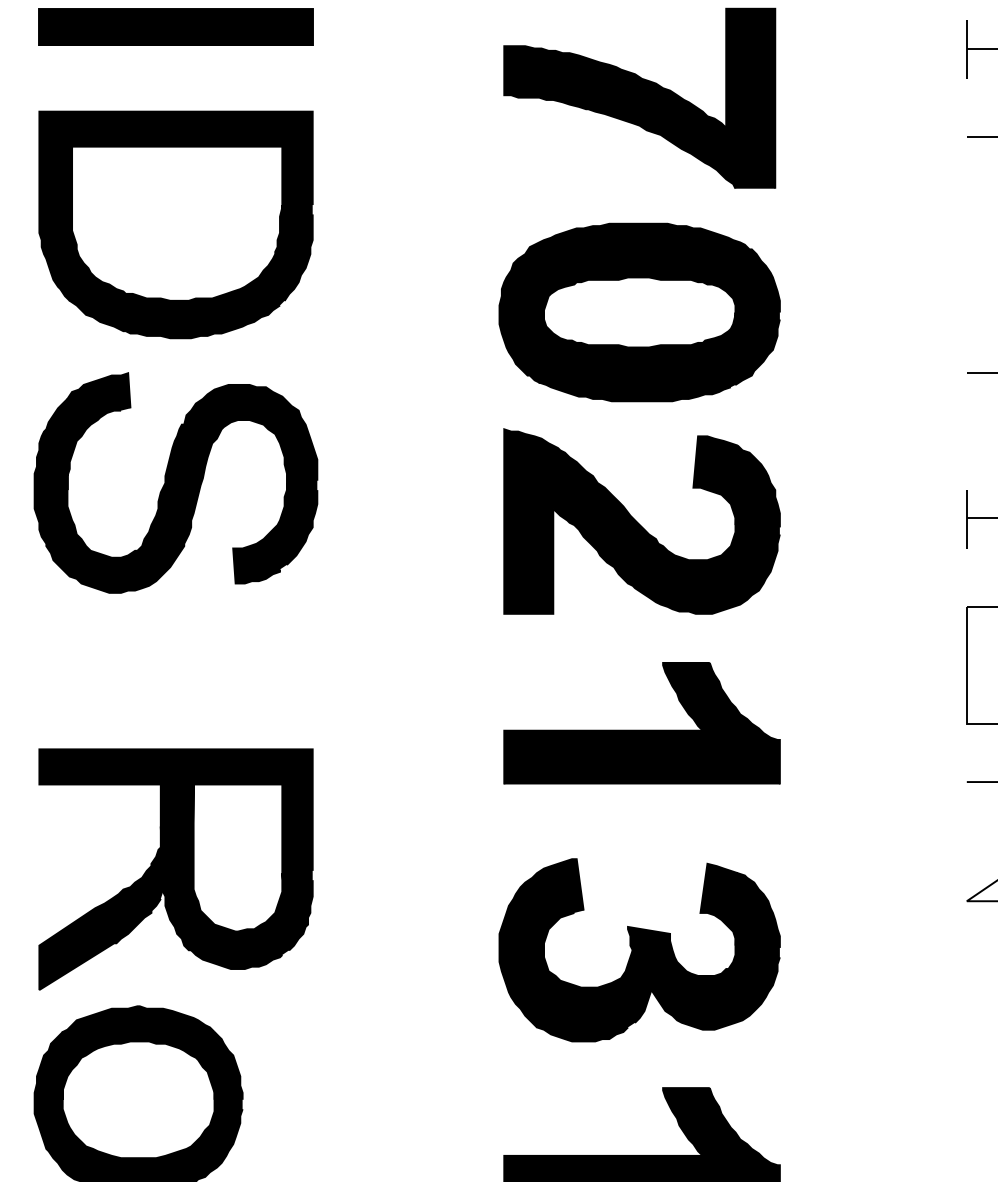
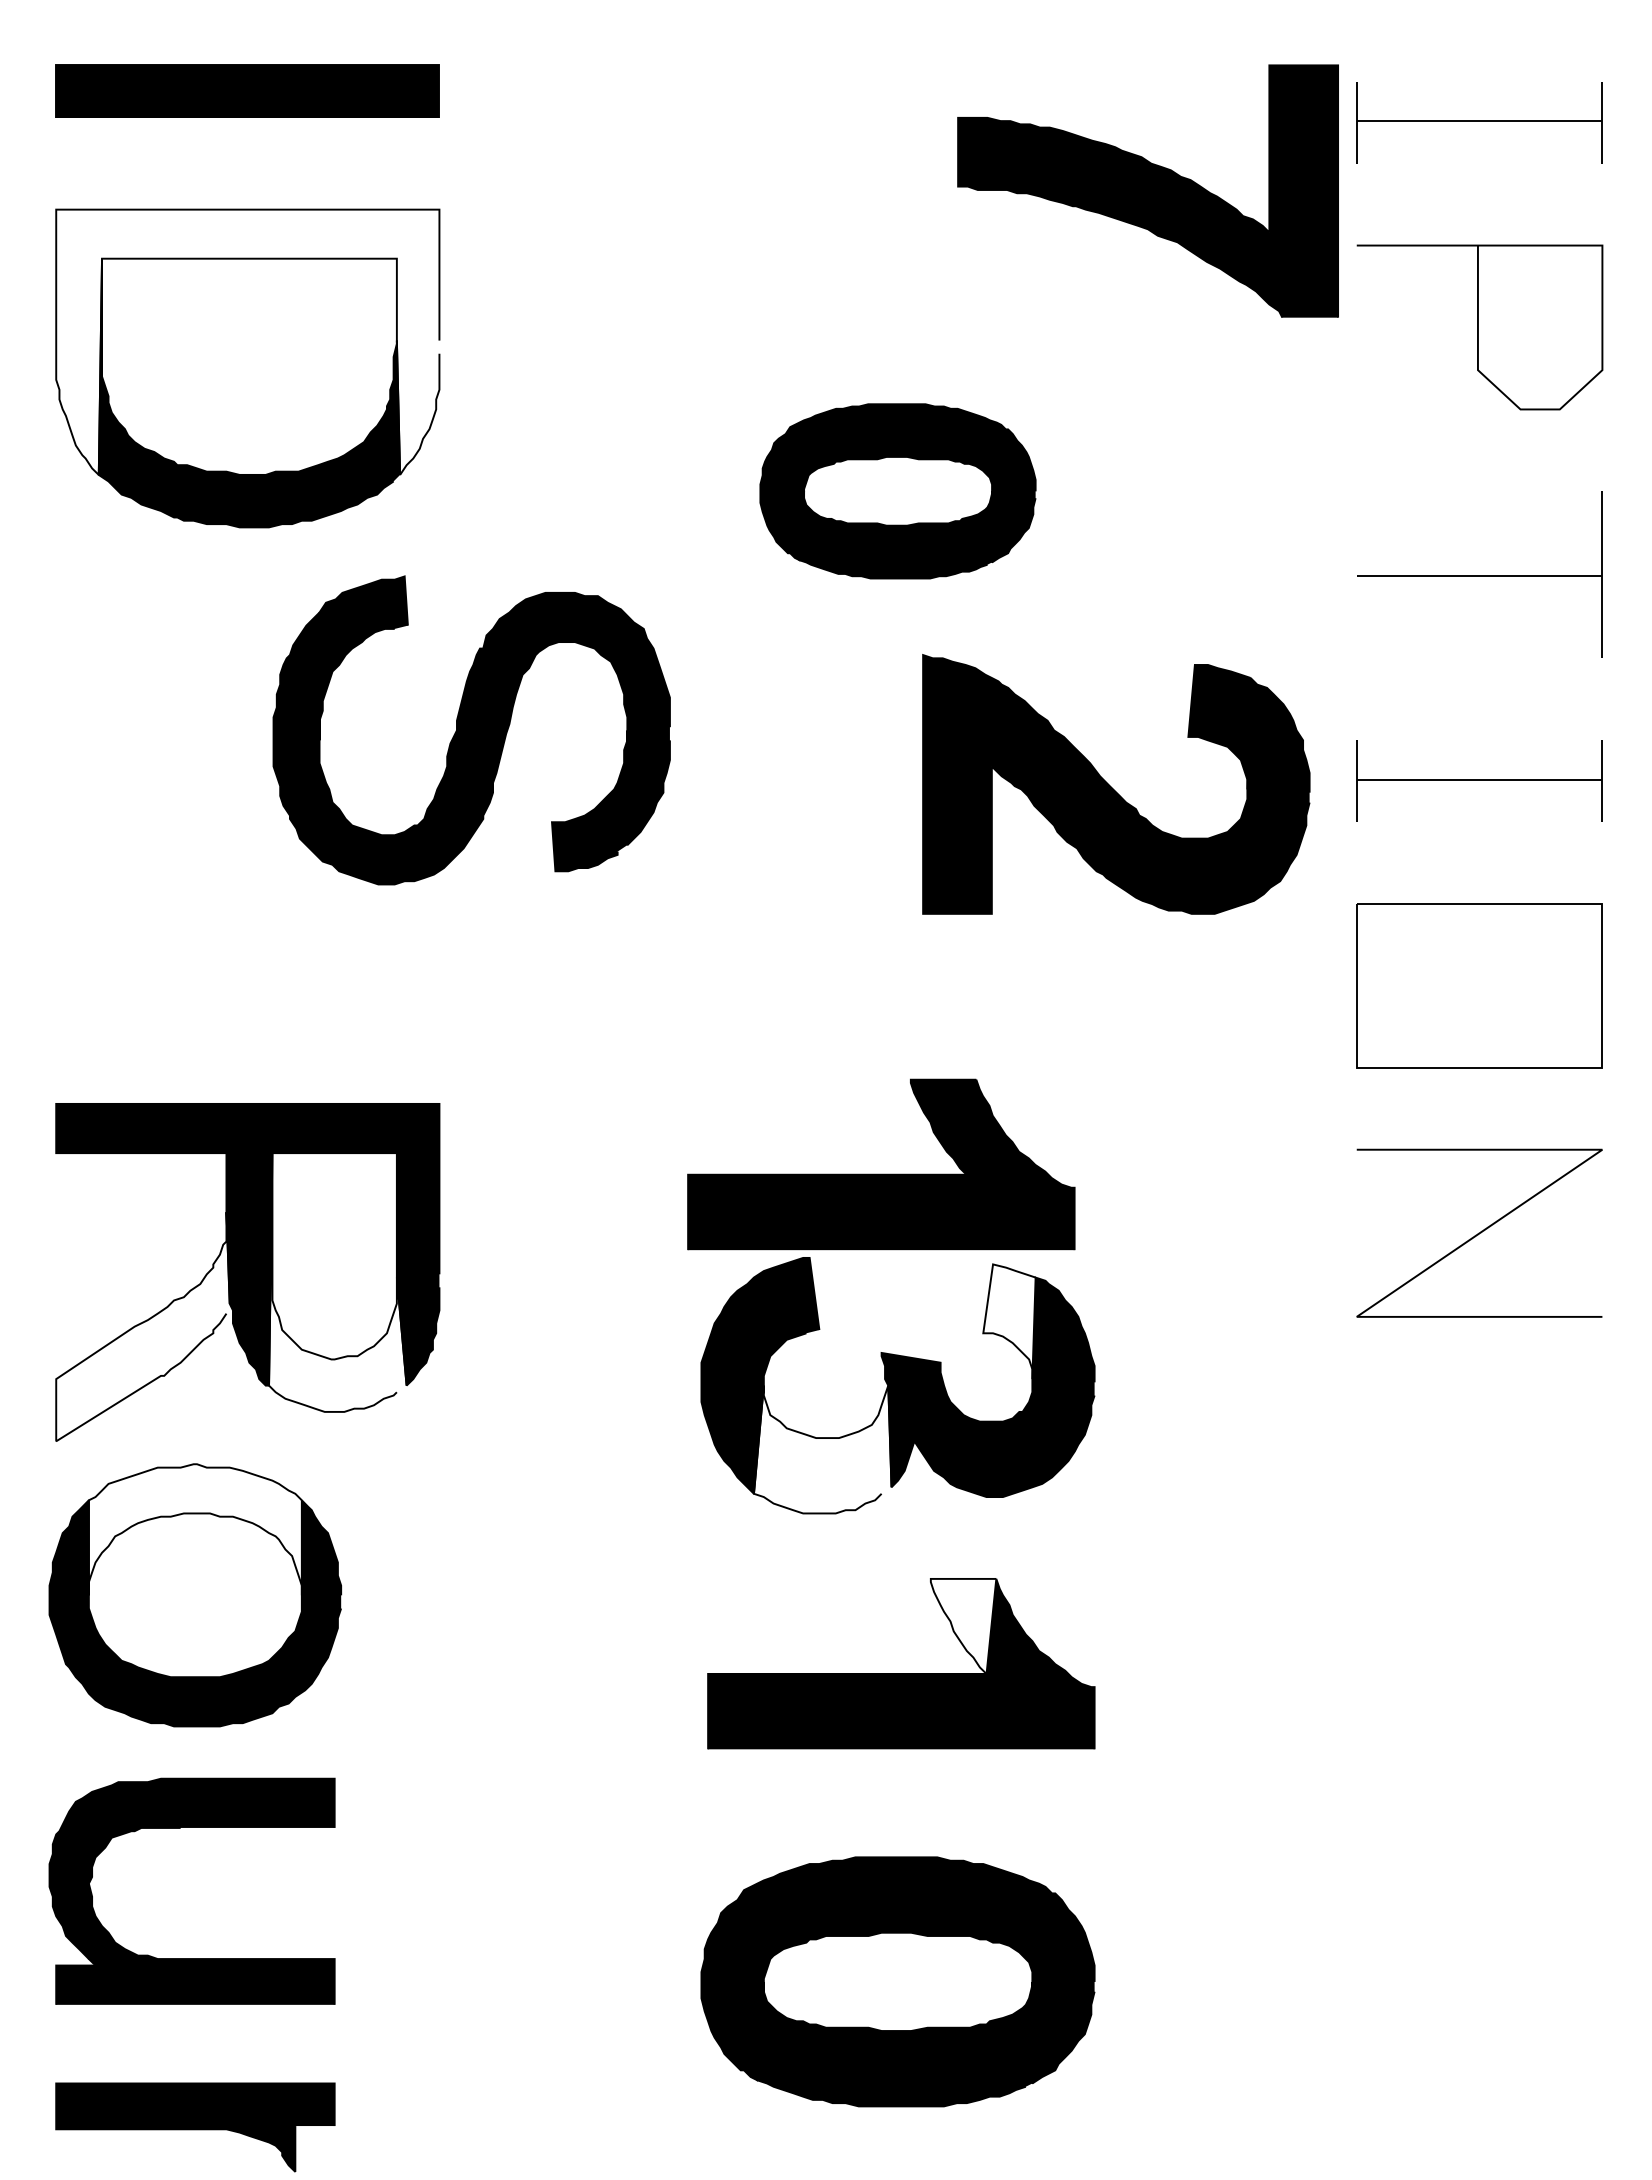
part: (639, 98) -> (1147, 190), moved
fill: (175, 205) -> (247, 341), removed
part: (639, 312) -> (897, 491), size x0.7
part: (175, 483) -> (471, 730), moved
part: (642, 521) -> (1116, 784), moved
part: (642, 729) -> (881, 1173), moved
fill: (239, 876) -> (337, 1282), removed
fill: (719, 904) -> (1009, 1321), removed
fill: (100, 908) -> (142, 1326), removed
fill: (585, 995) -> (822, 1449), removed
fill: (138, 1052) -> (194, 1529), removed
fill: (686, 1121) -> (963, 1625), removed

